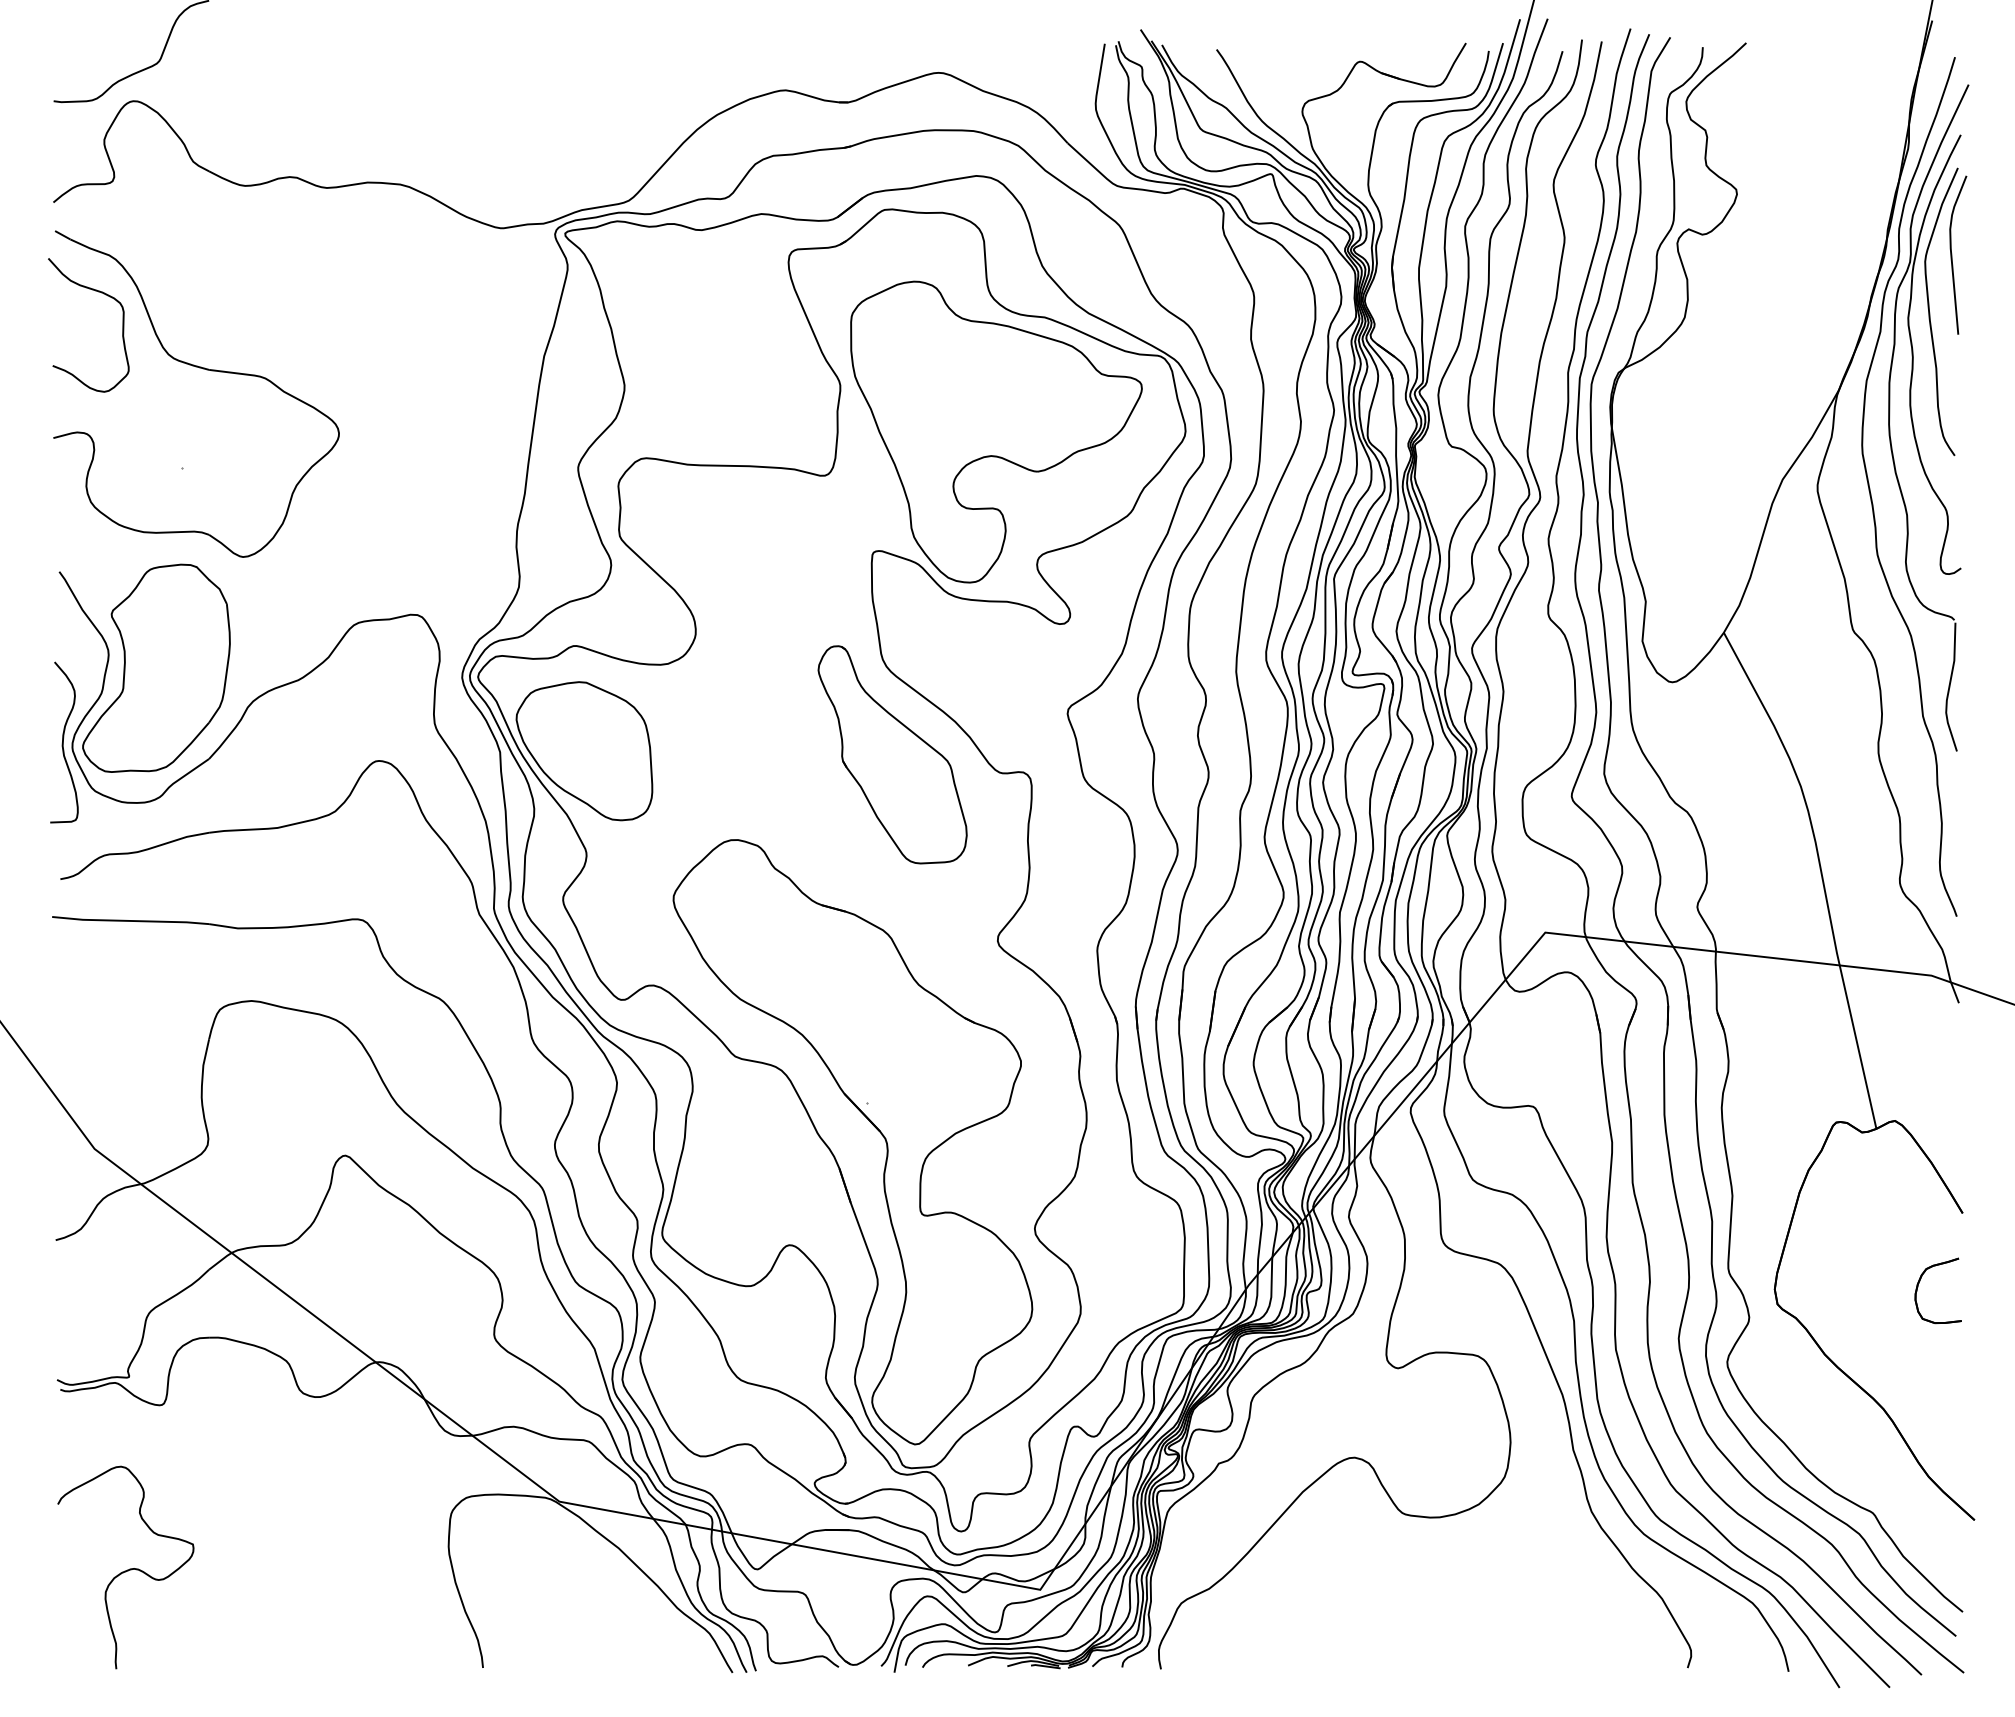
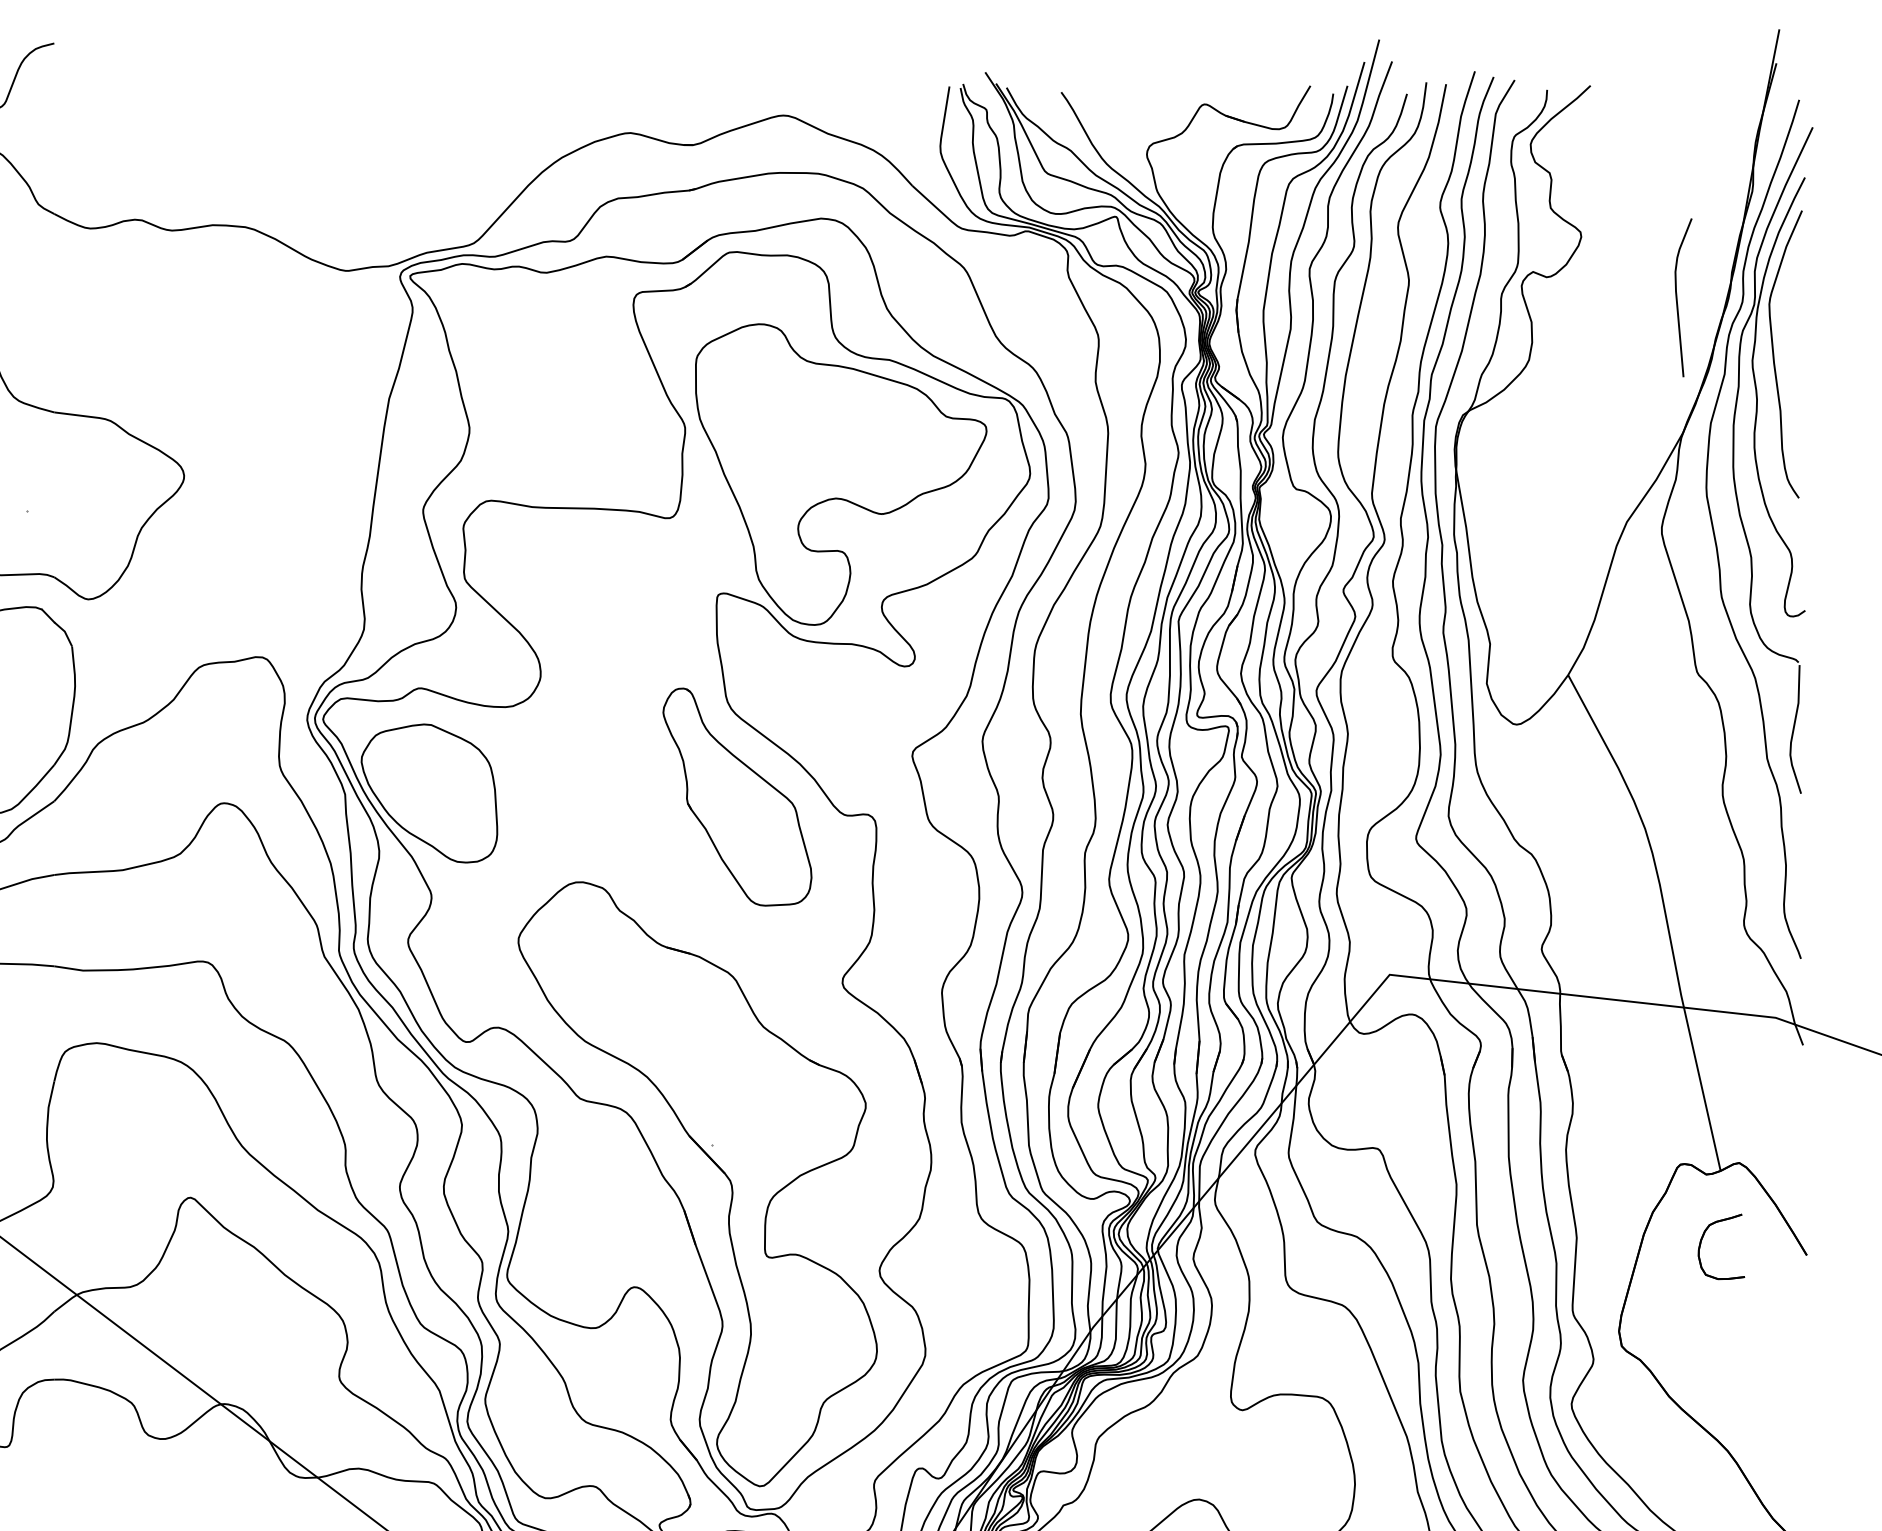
curve: (1952, 254) -> (1677, 297), moved
part: (1920, 1281) -> (1703, 1237), moved

